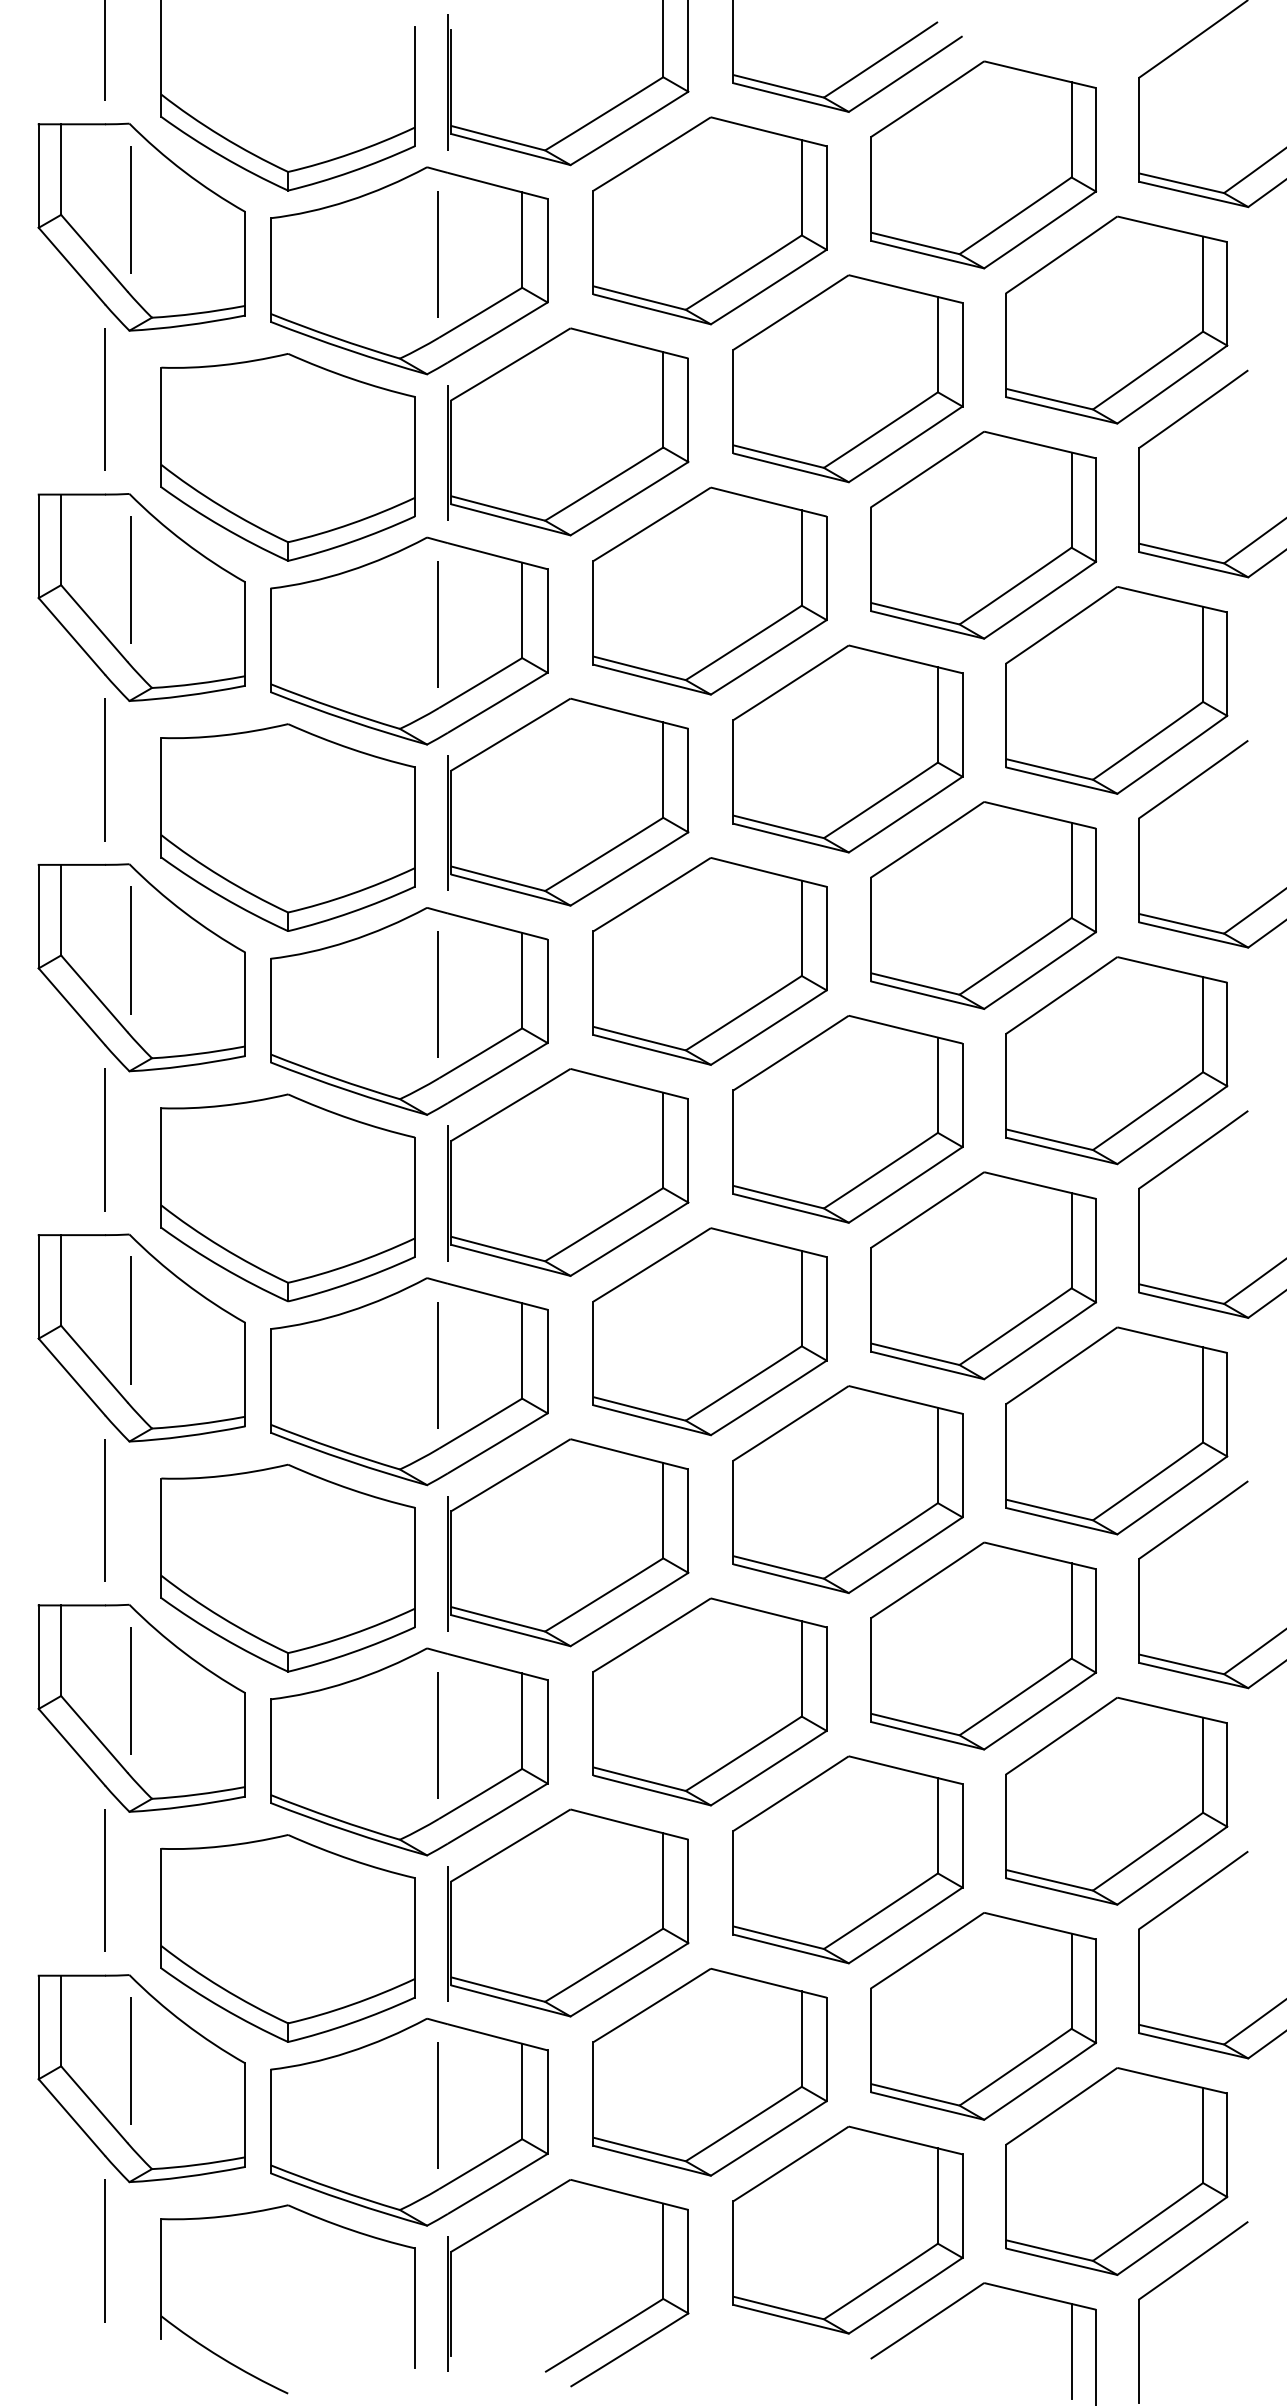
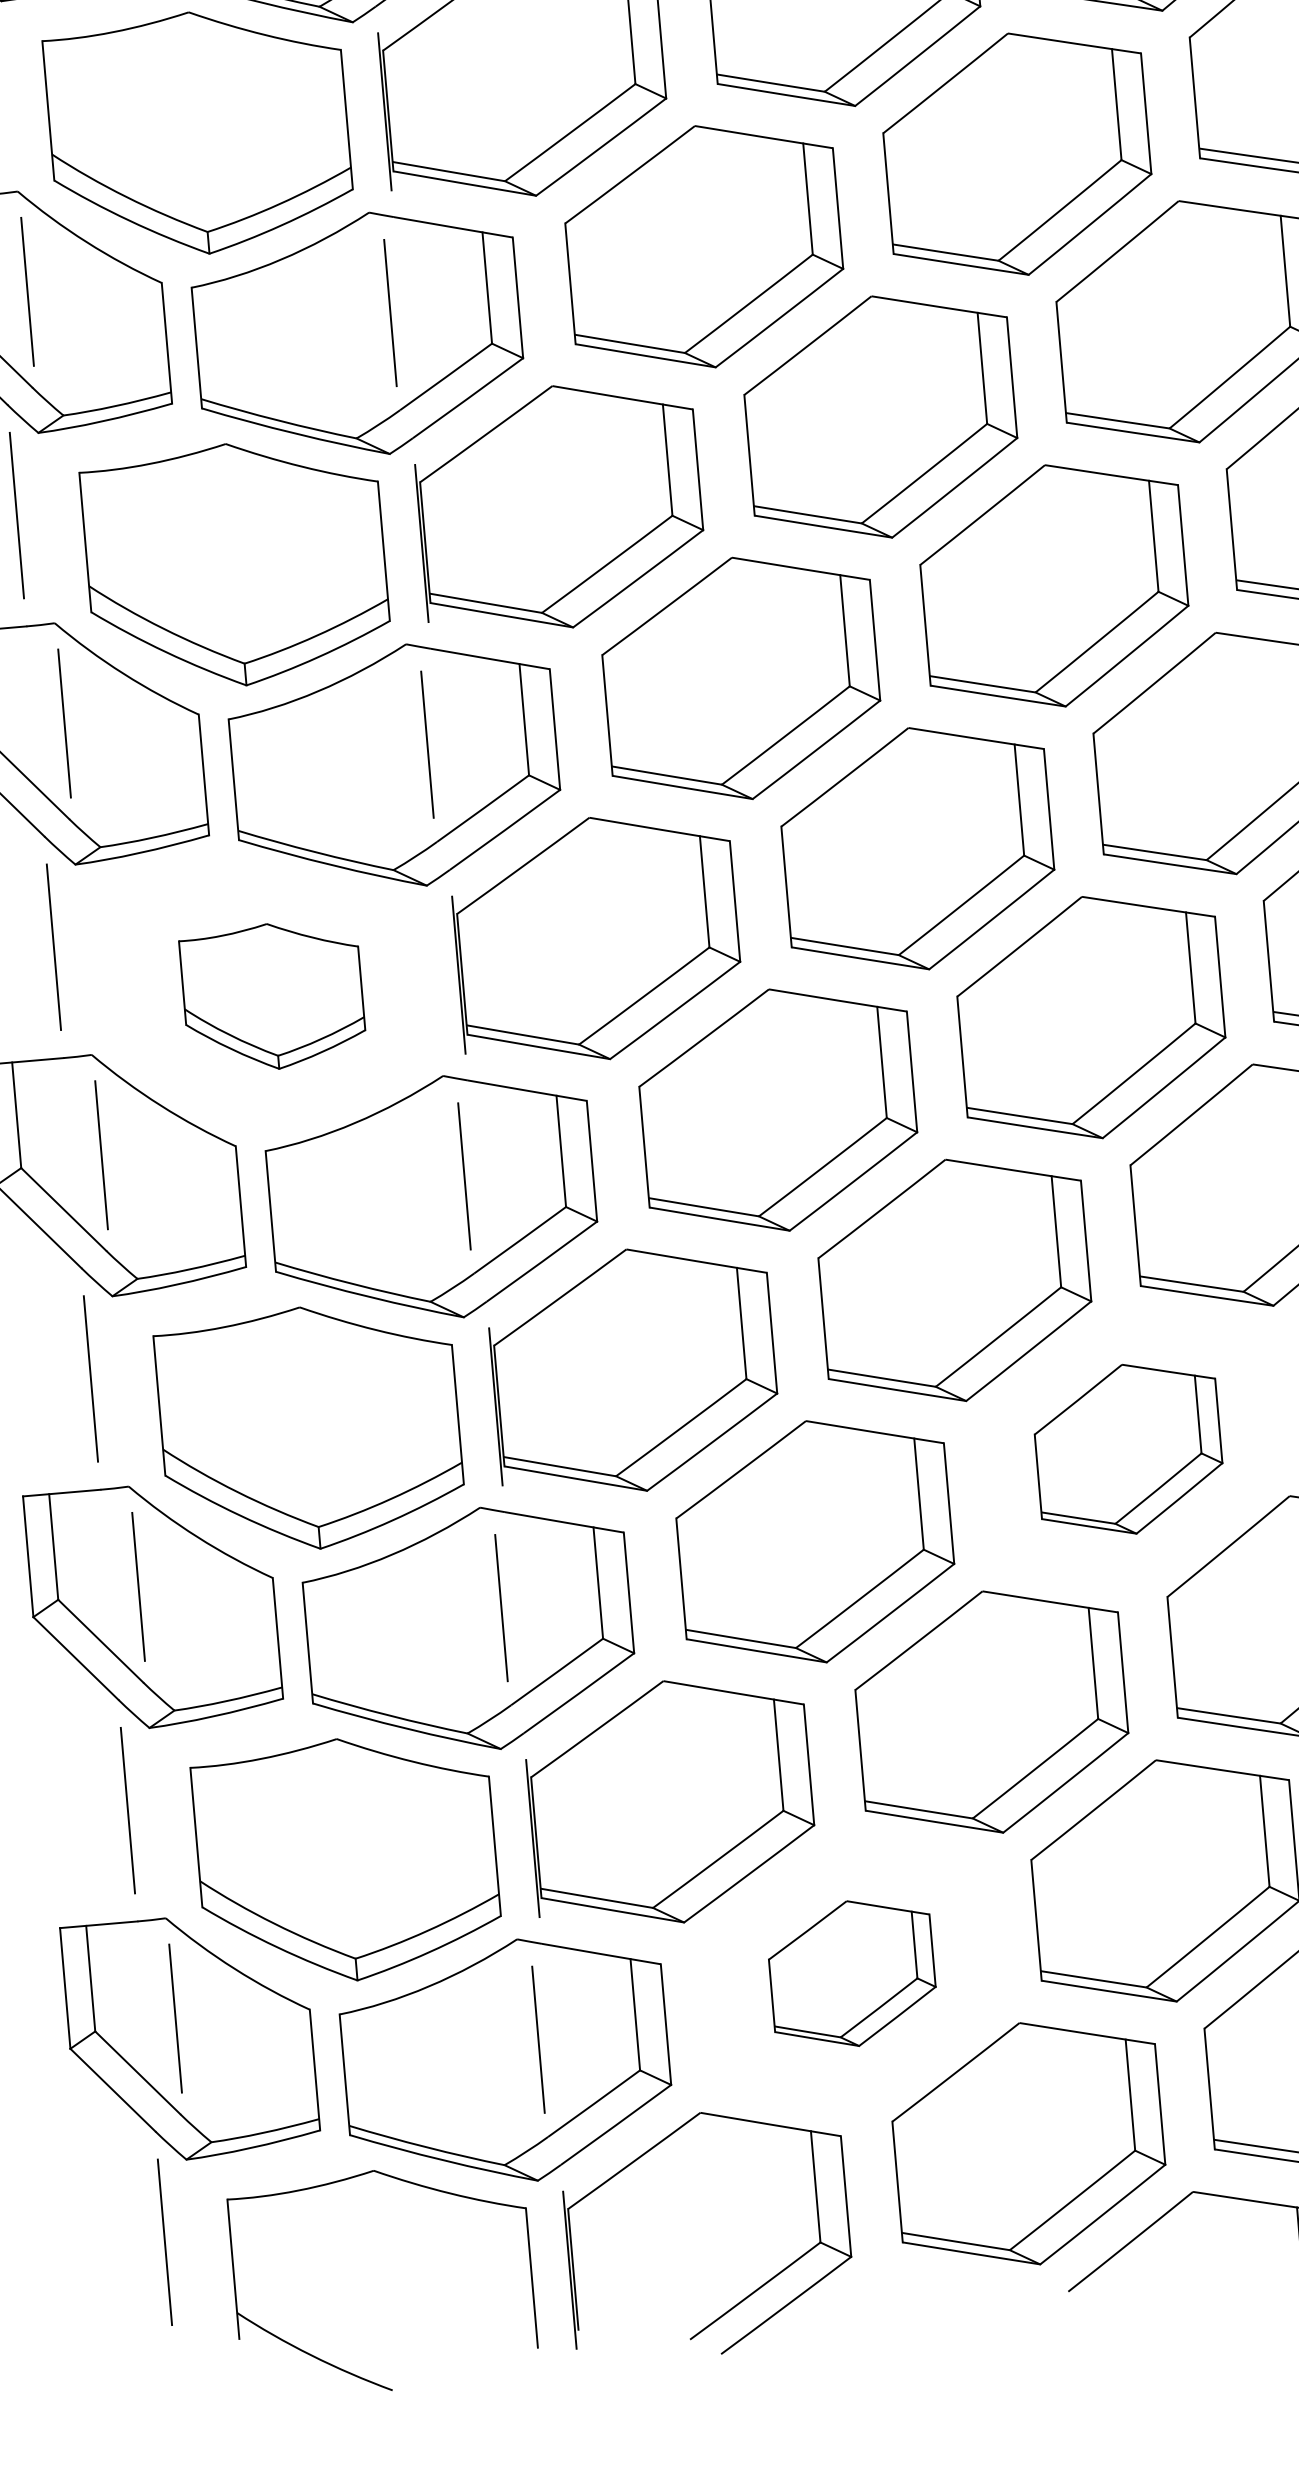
part: (287, 1197) -> (272, 995), size x0.6
part: (983, 1645) -> (1128, 1448), size x0.7
part: (709, 2072) -> (851, 1973), size x0.6

